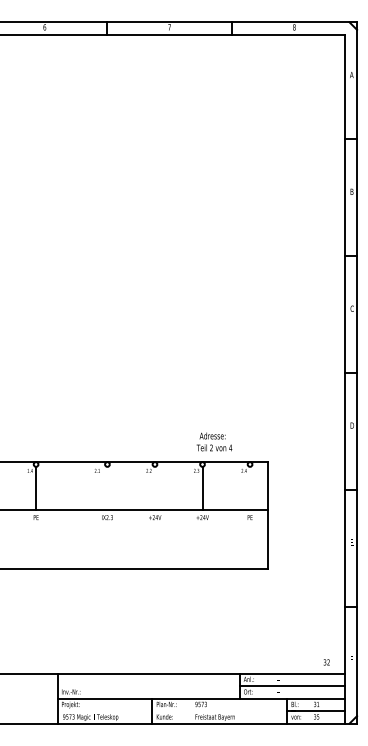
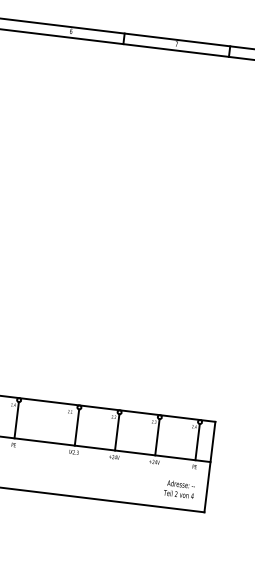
text: (214, 441) -> (179, 489), moved
line: (107, 487) -> (77, 426), added
line: (154, 487) -> (116, 431), added
line: (250, 487) -> (198, 441), added

